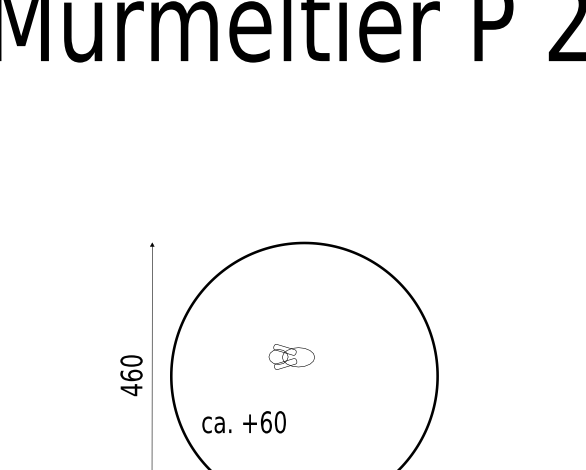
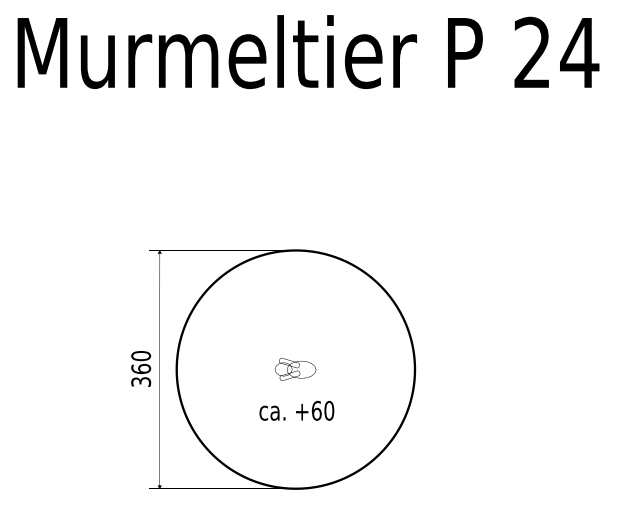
part: (291, 357) -> (295, 369), moved
text: (131, 389) -> (141, 381), 460 -> 360
text: (243, 421) -> (296, 410), moved

